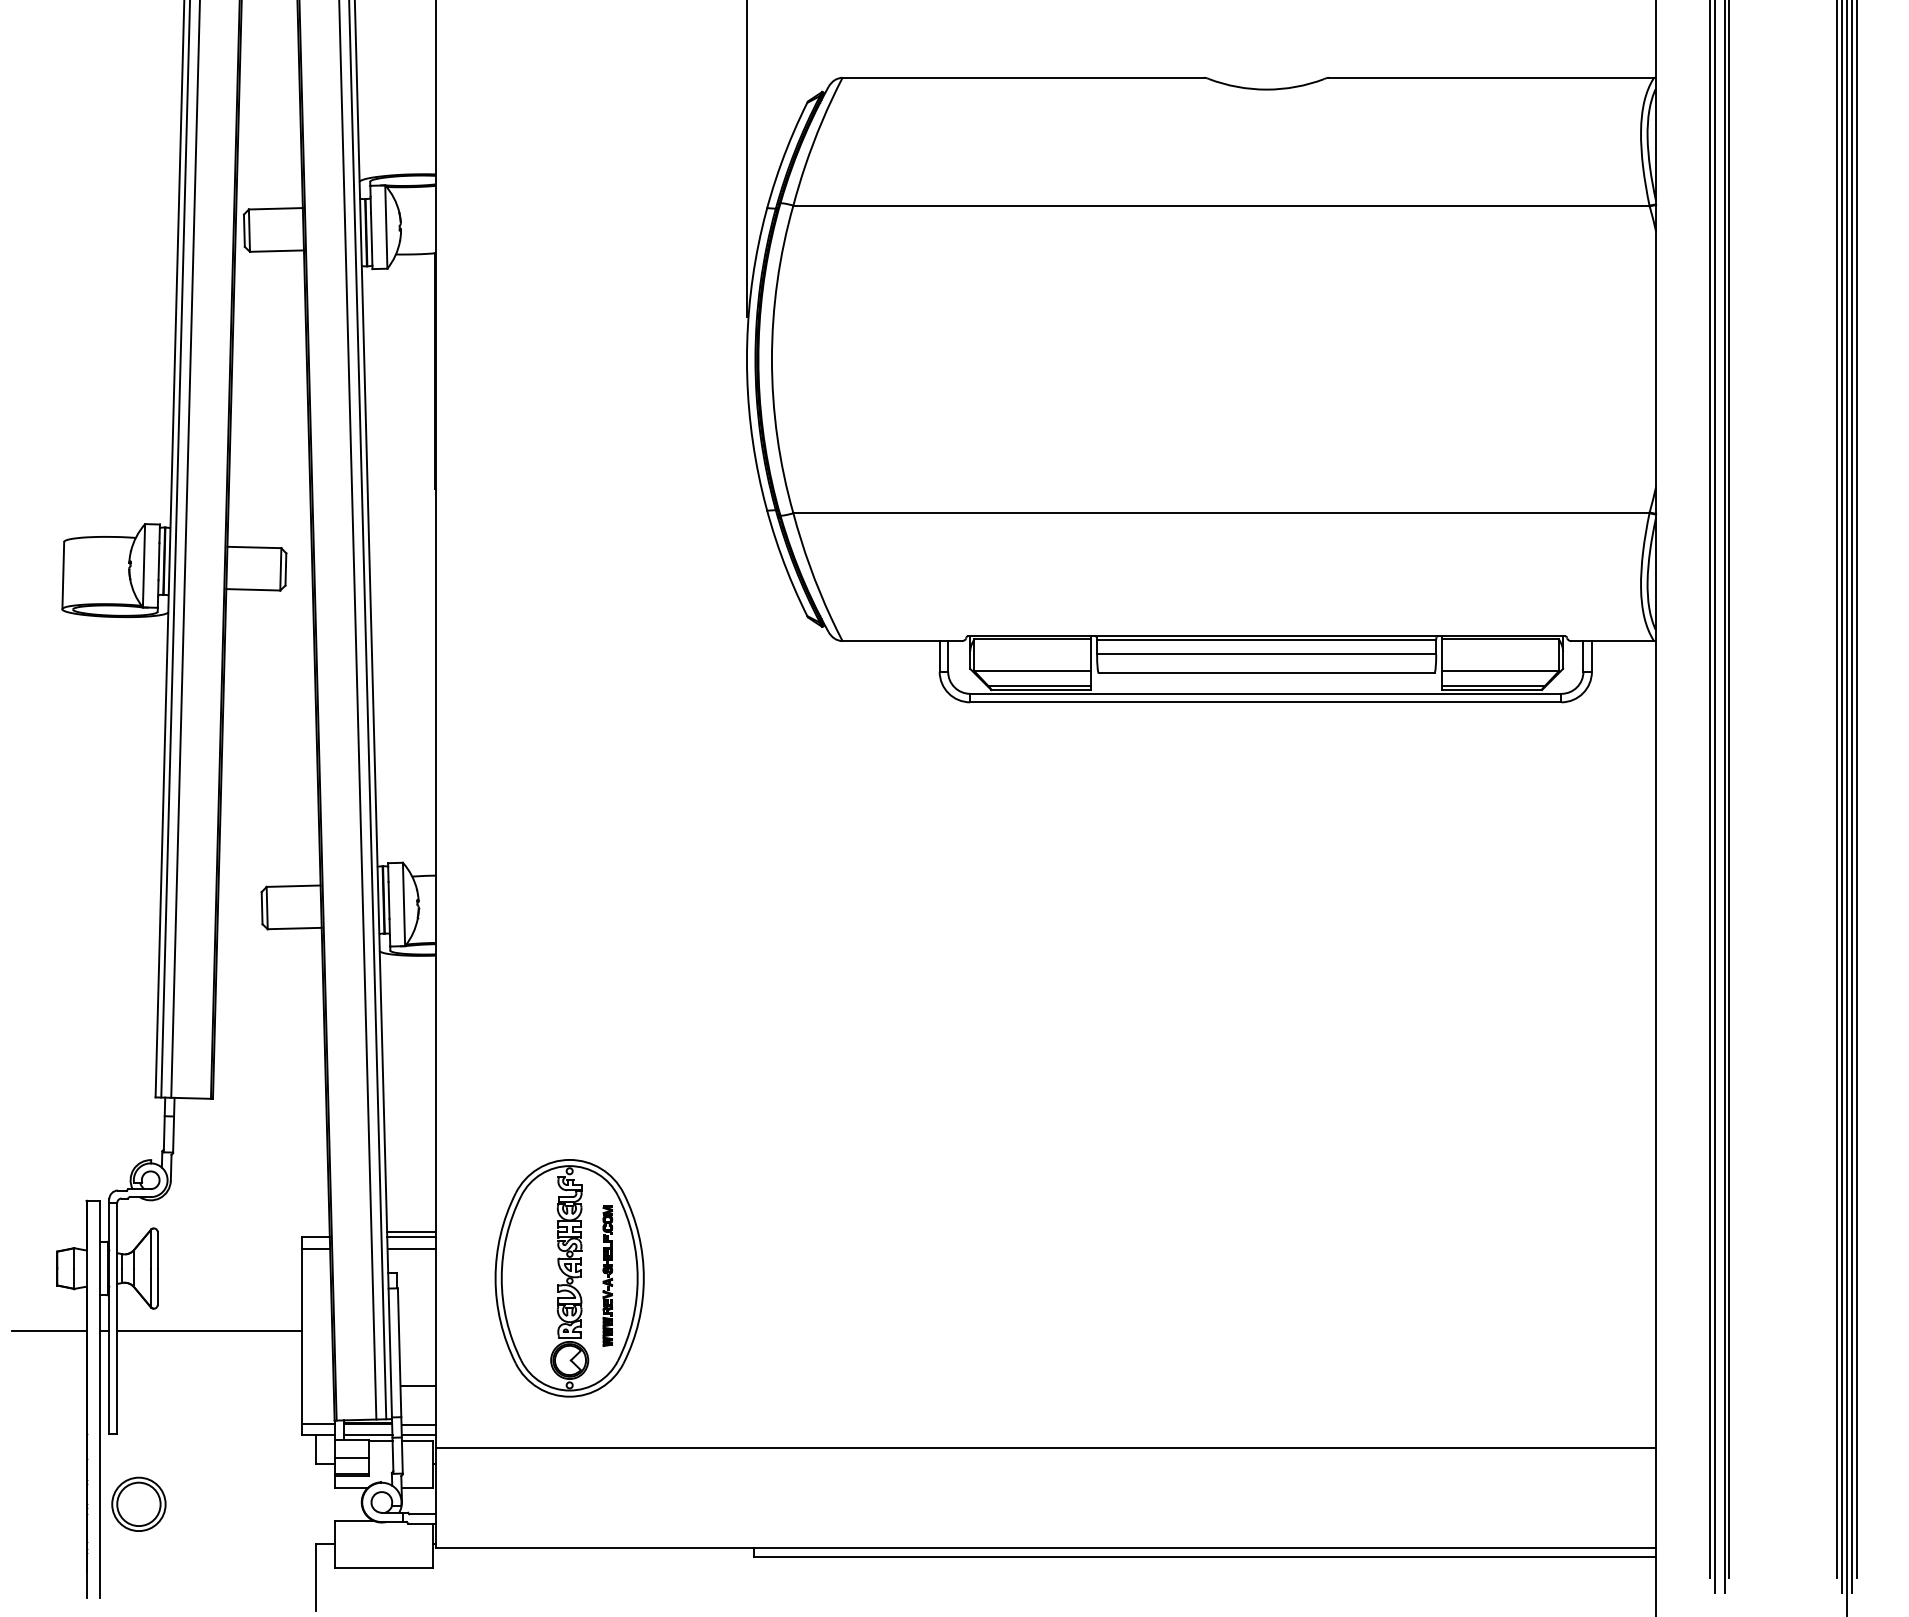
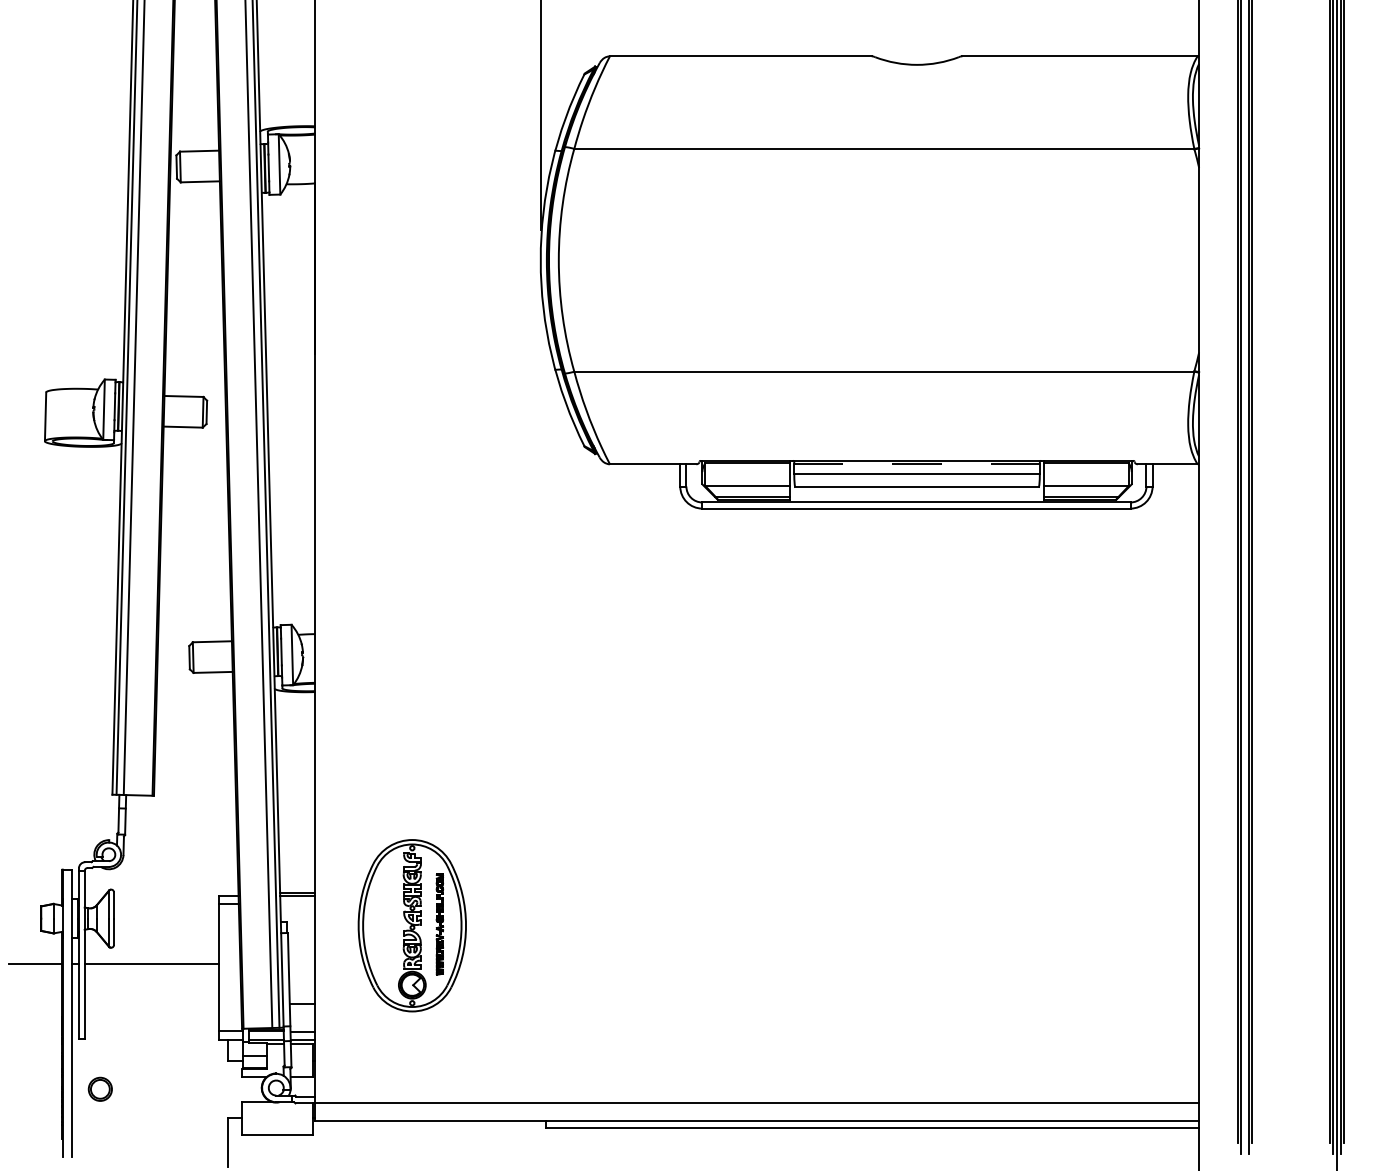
line: (1266, 640) -> (916, 463), solid -> dashed
line: (411, 1248) -> (297, 904), removed
line: (1045, 1447) -> (756, 1102), moved
part: (138, 1503) -> (100, 1088), size x0.6

